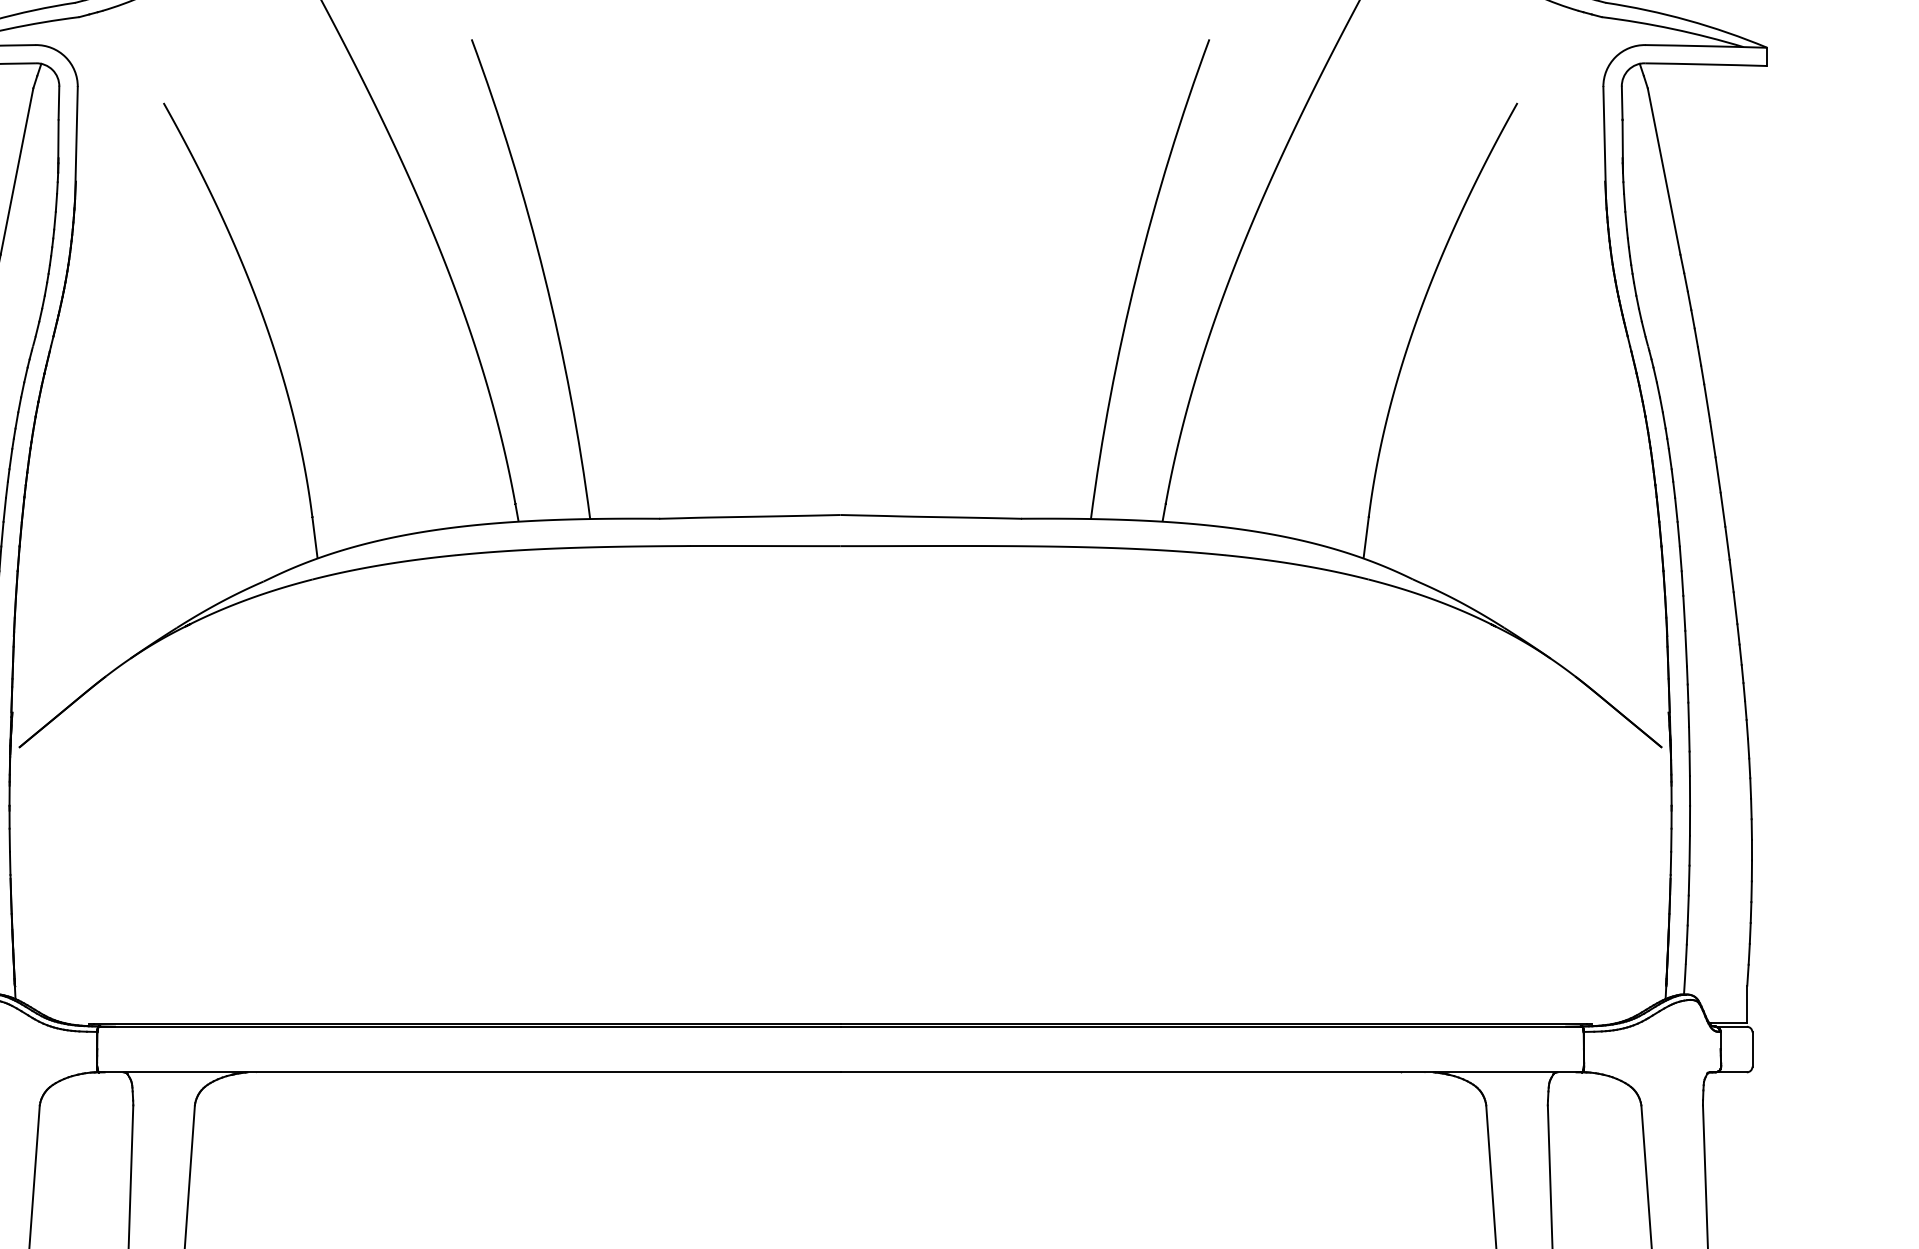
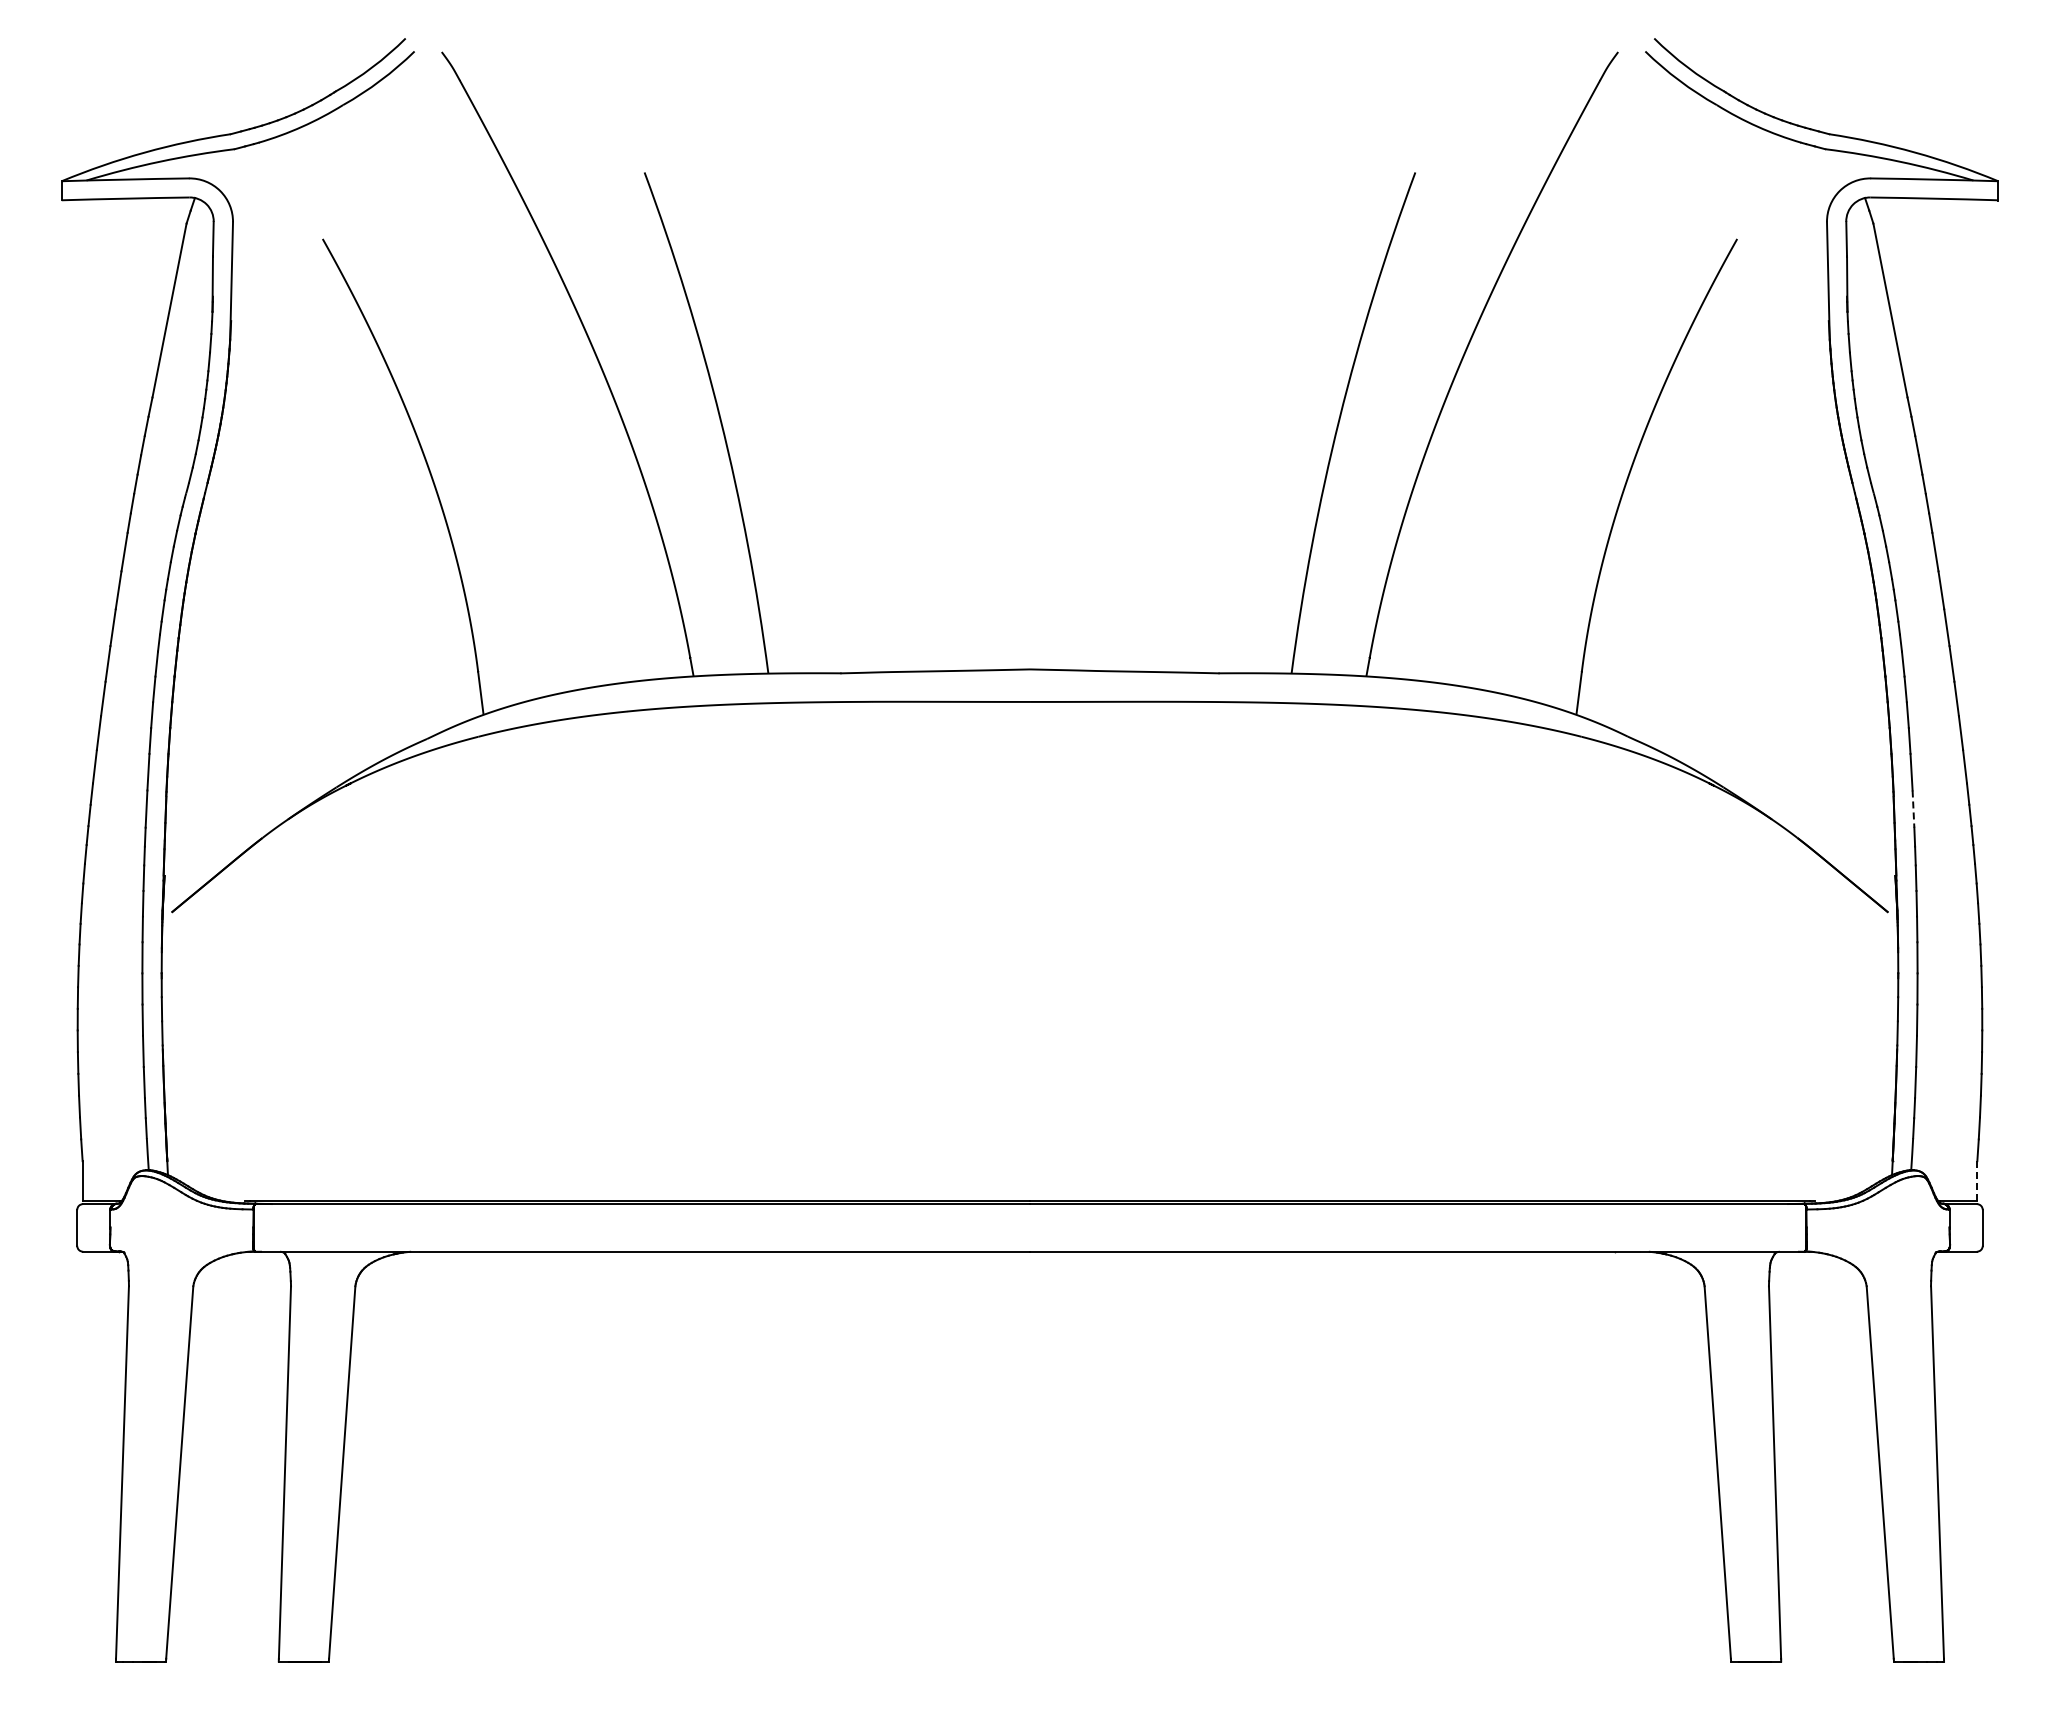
line: (1686, 649) -> (1913, 809), solid -> dashed
line: (1747, 1004) -> (1977, 1180), solid -> dashed

